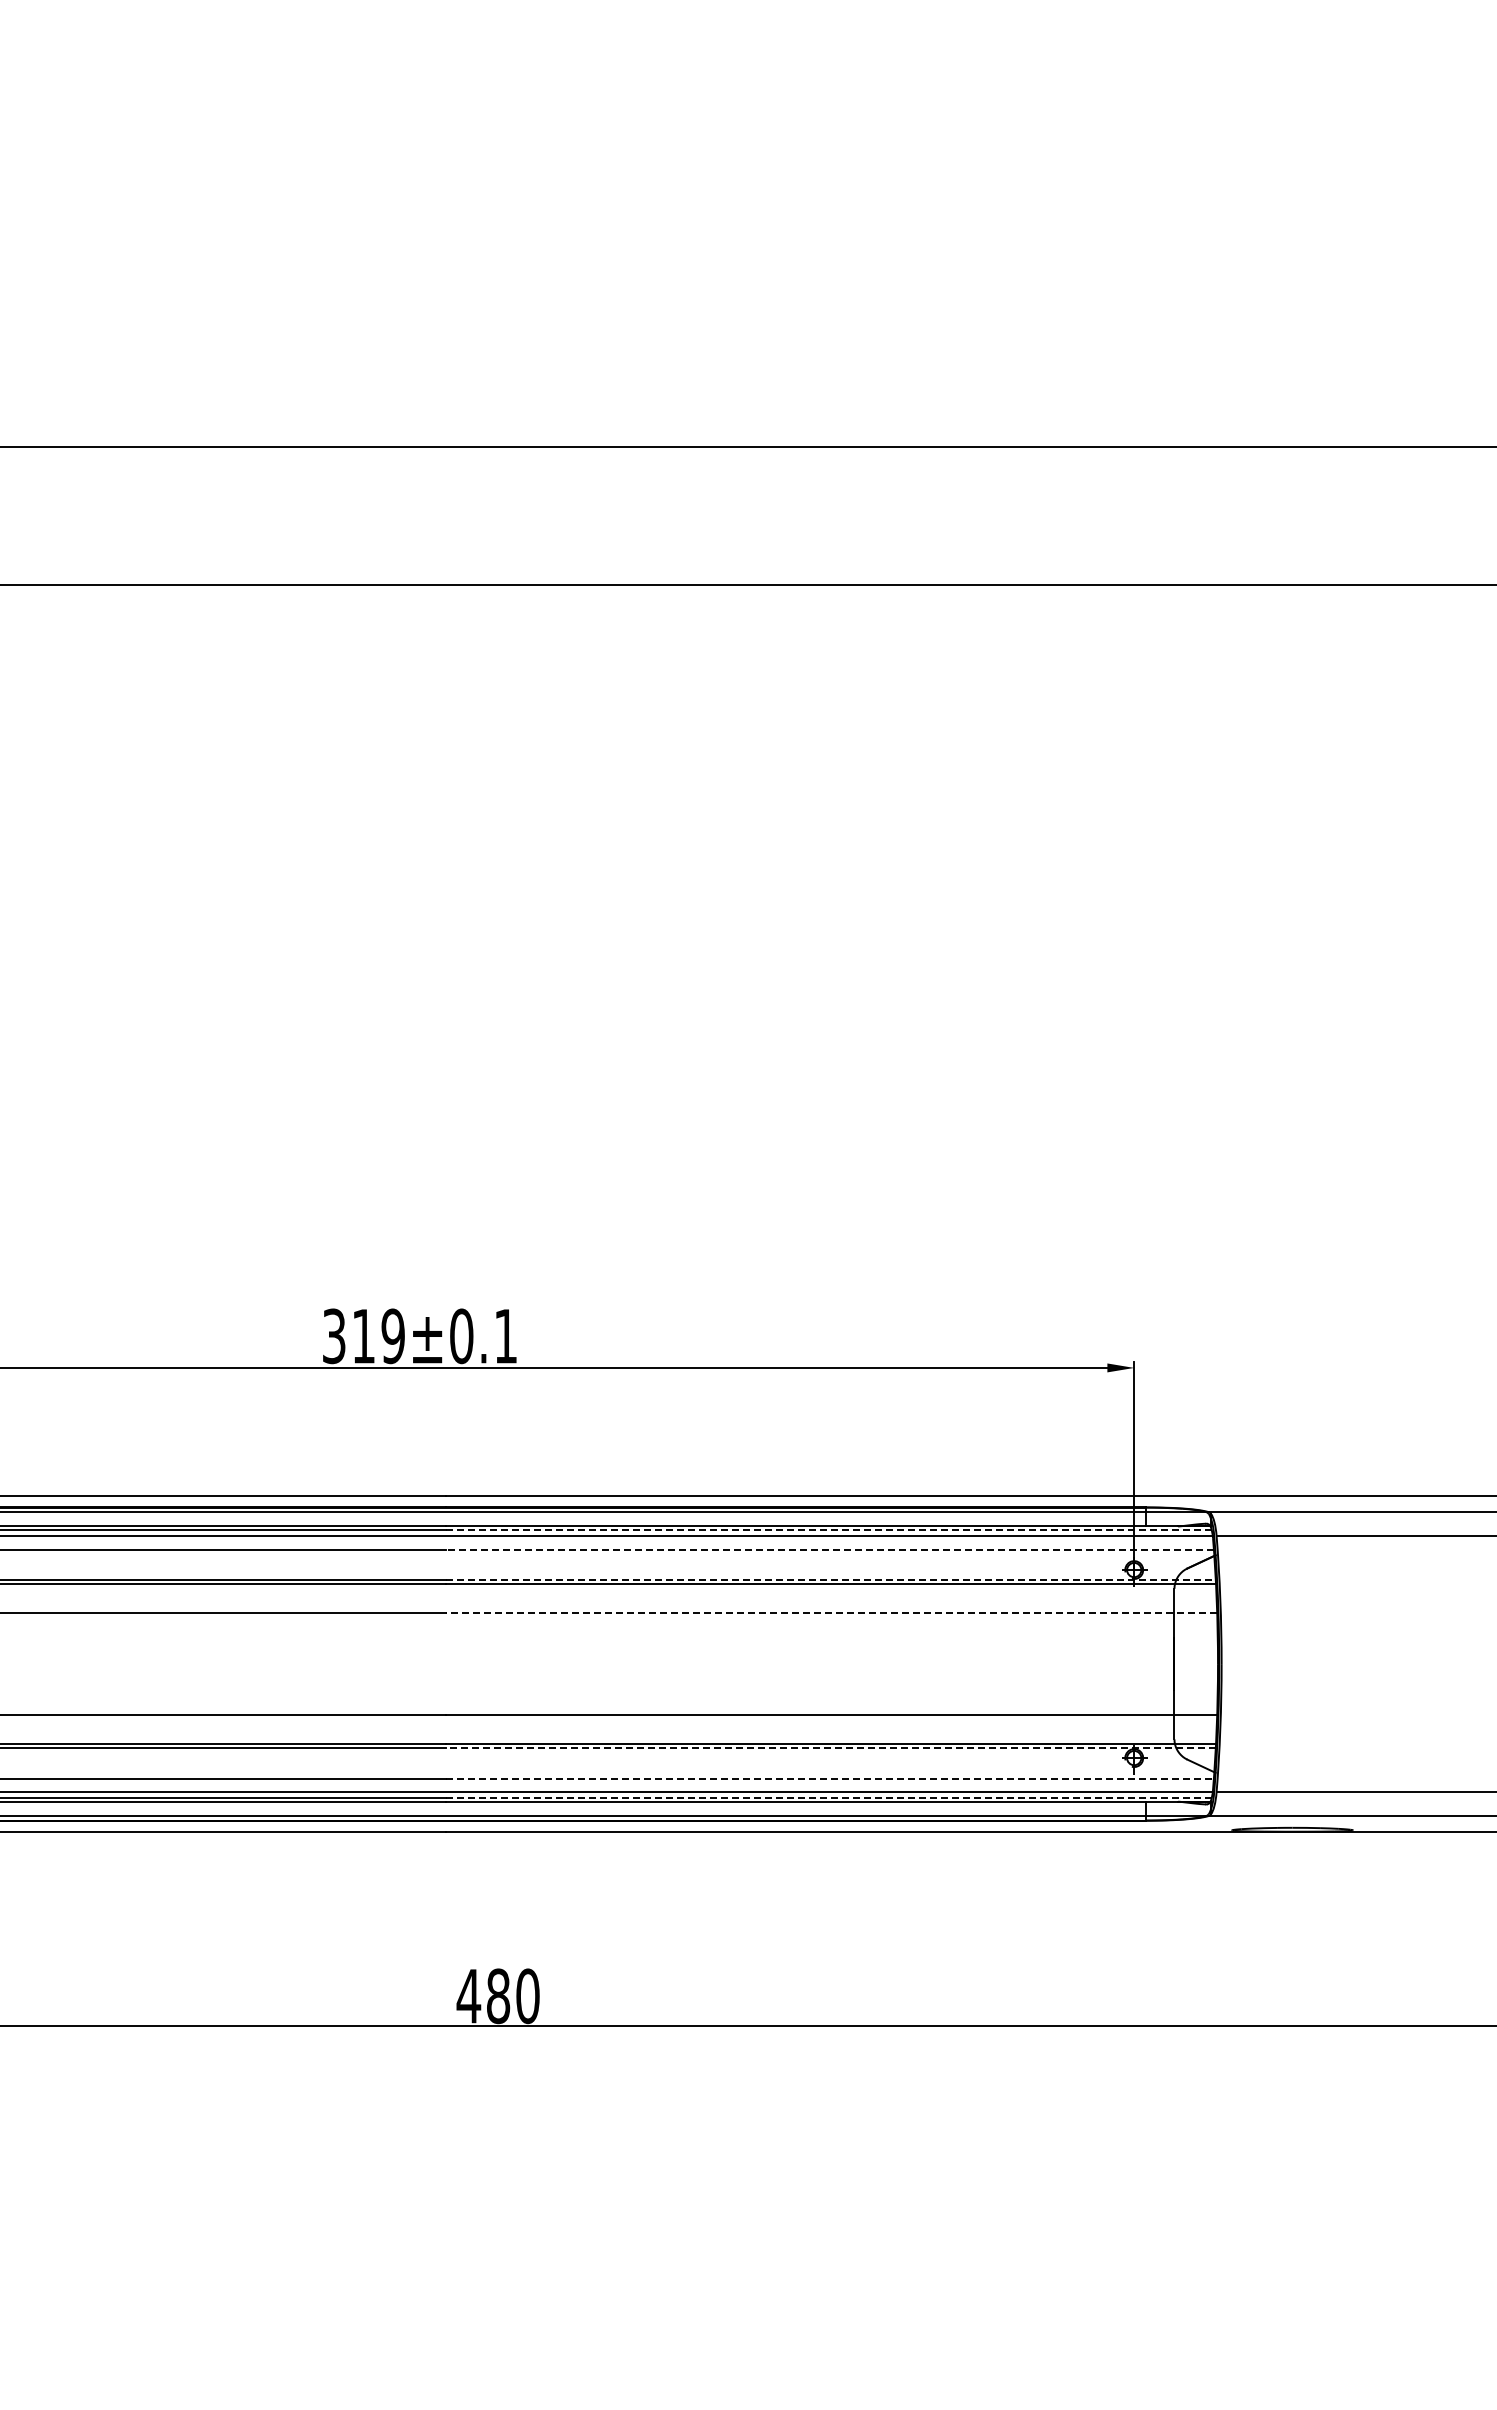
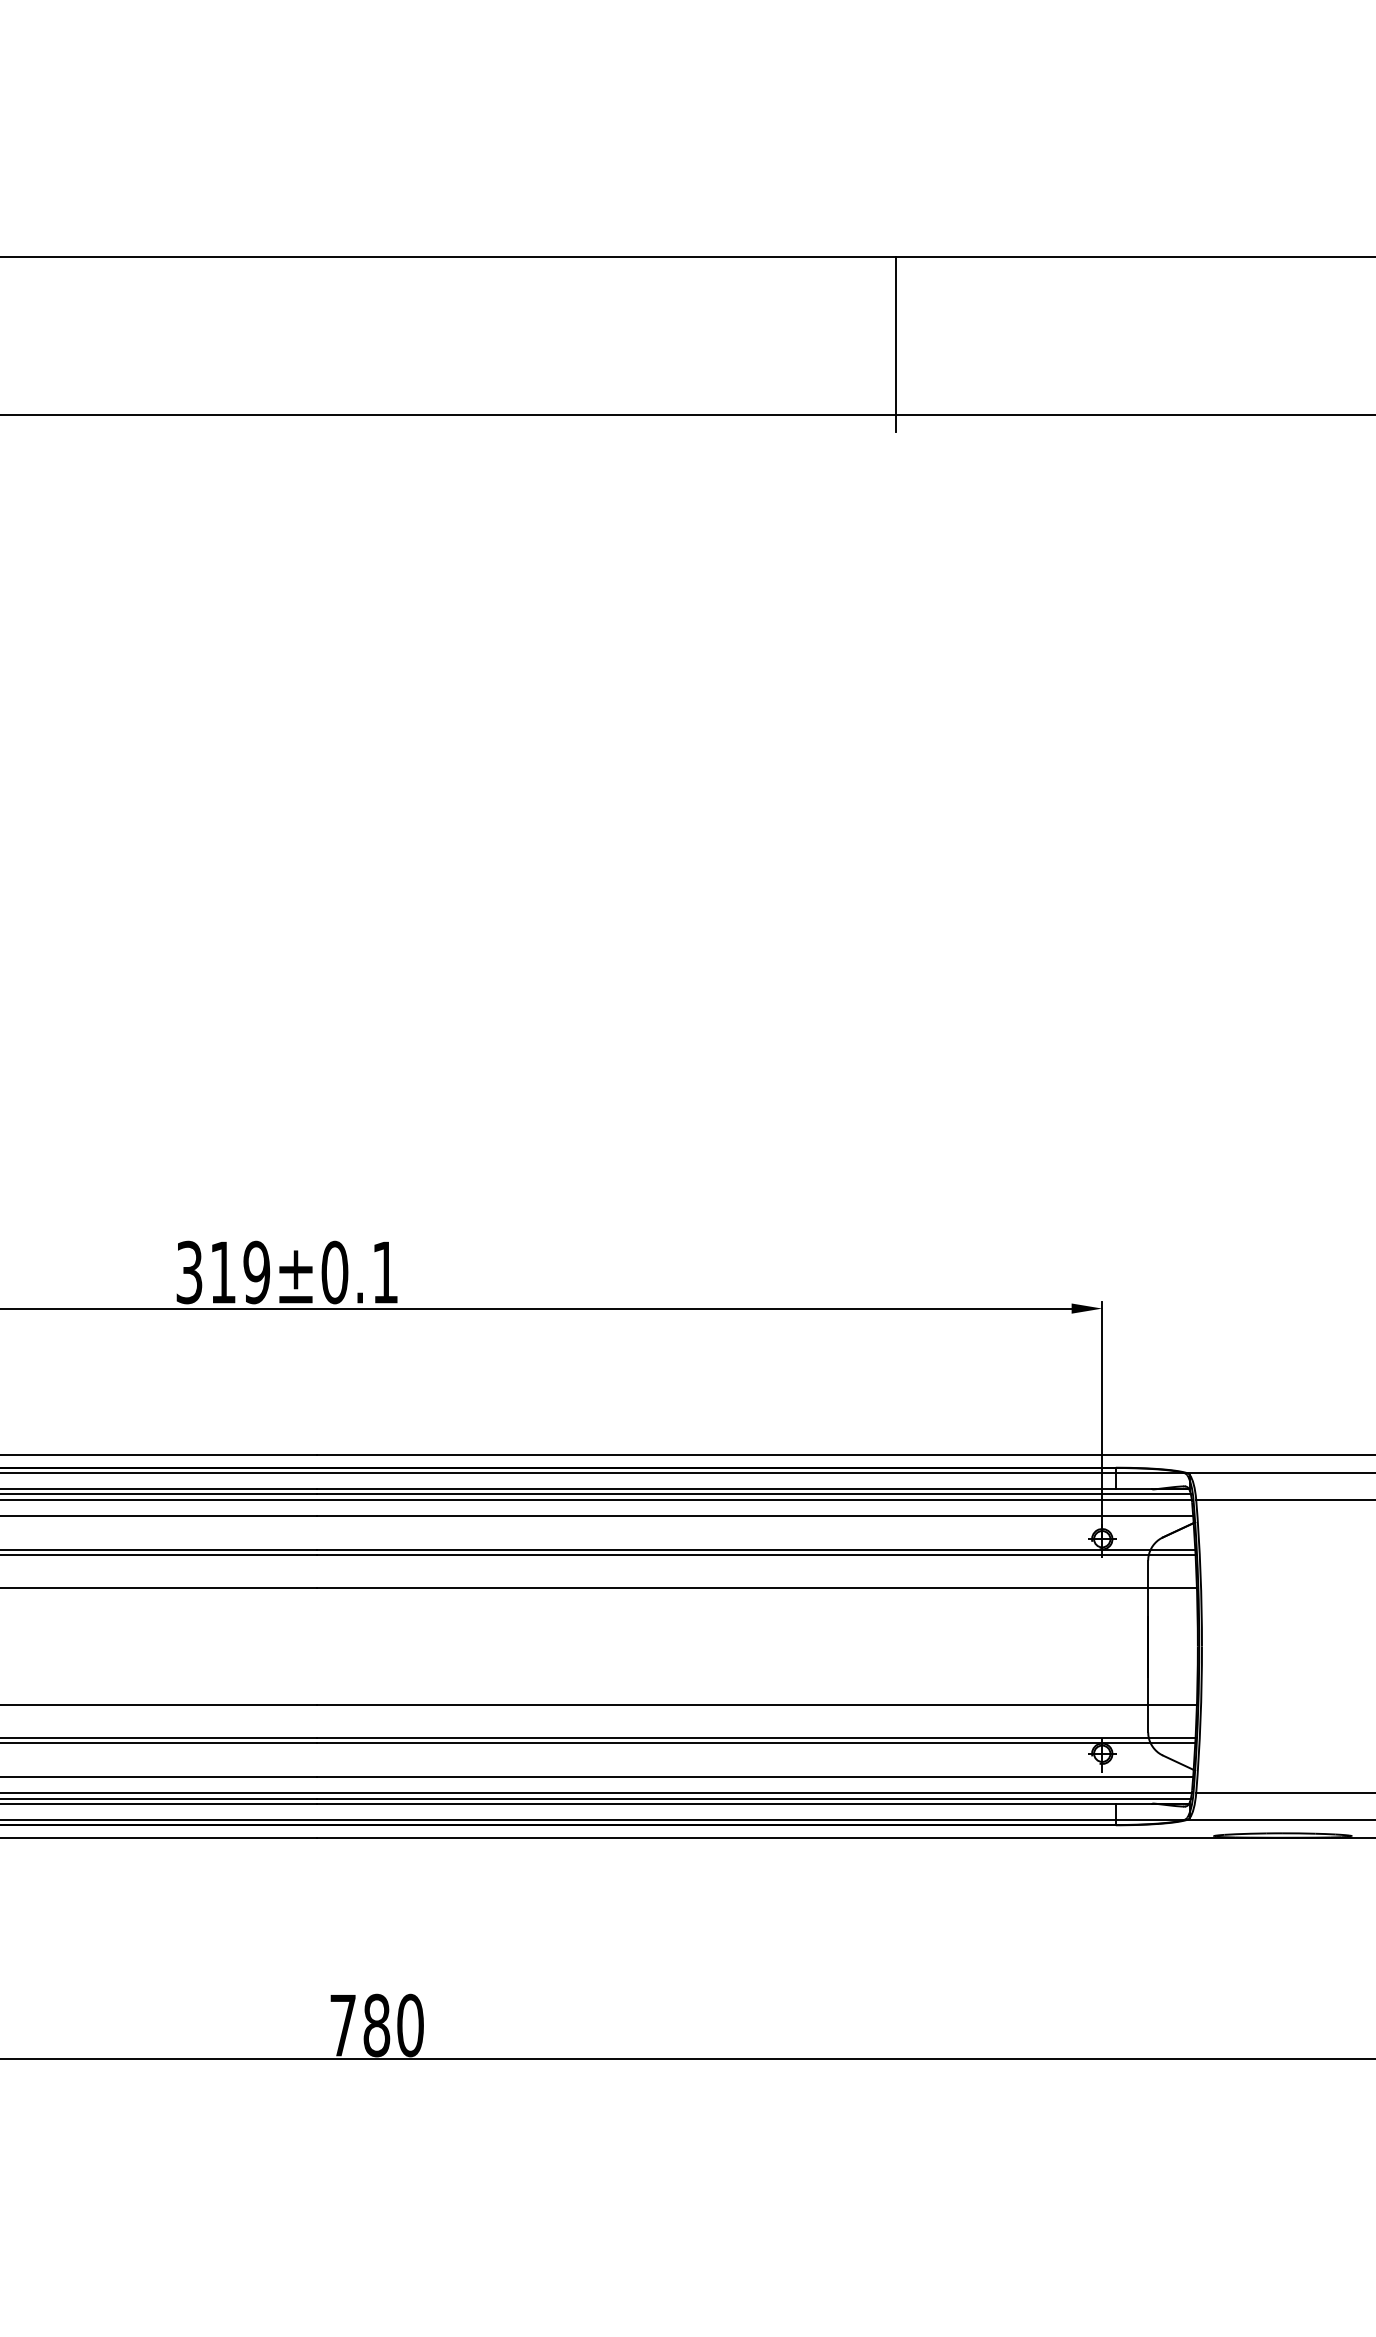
line: (953, 522) -> (896, 343), added
line: (829, 1530) -> (754, 1494), dashed -> solid
line: (830, 1549) -> (755, 1515), dashed -> solid
line: (830, 1579) -> (755, 1549), dashed -> solid
line: (831, 1612) -> (756, 1587), dashed -> solid
line: (830, 1748) -> (755, 1742), dashed -> solid
line: (830, 1778) -> (755, 1777), dashed -> solid
line: (829, 1797) -> (754, 1798), dashed -> solid
text: (468, 1996) -> (342, 2025), 480 -> 780

